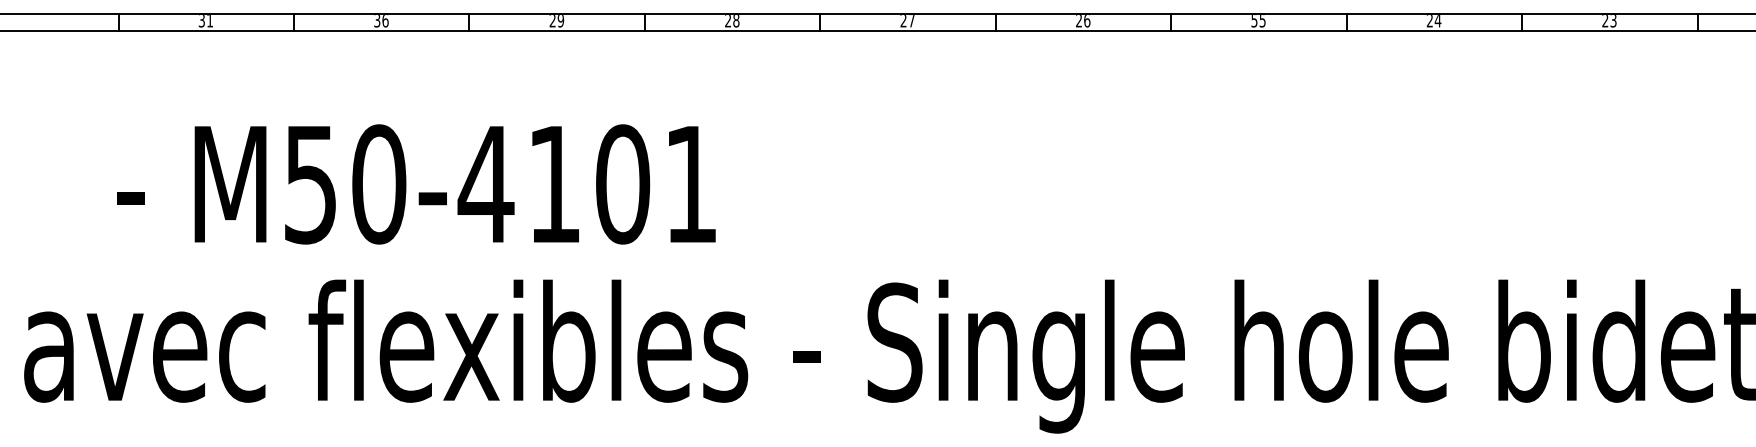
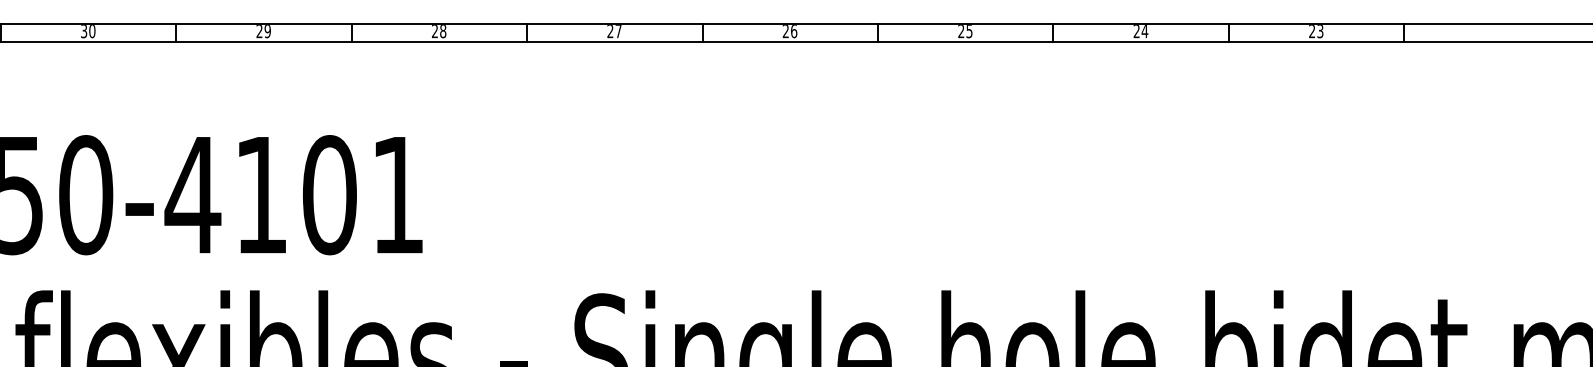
text: (385, 21) -> (92, 32), 36 -> 30
text: (1254, 21) -> (961, 32), 55 -> 25

